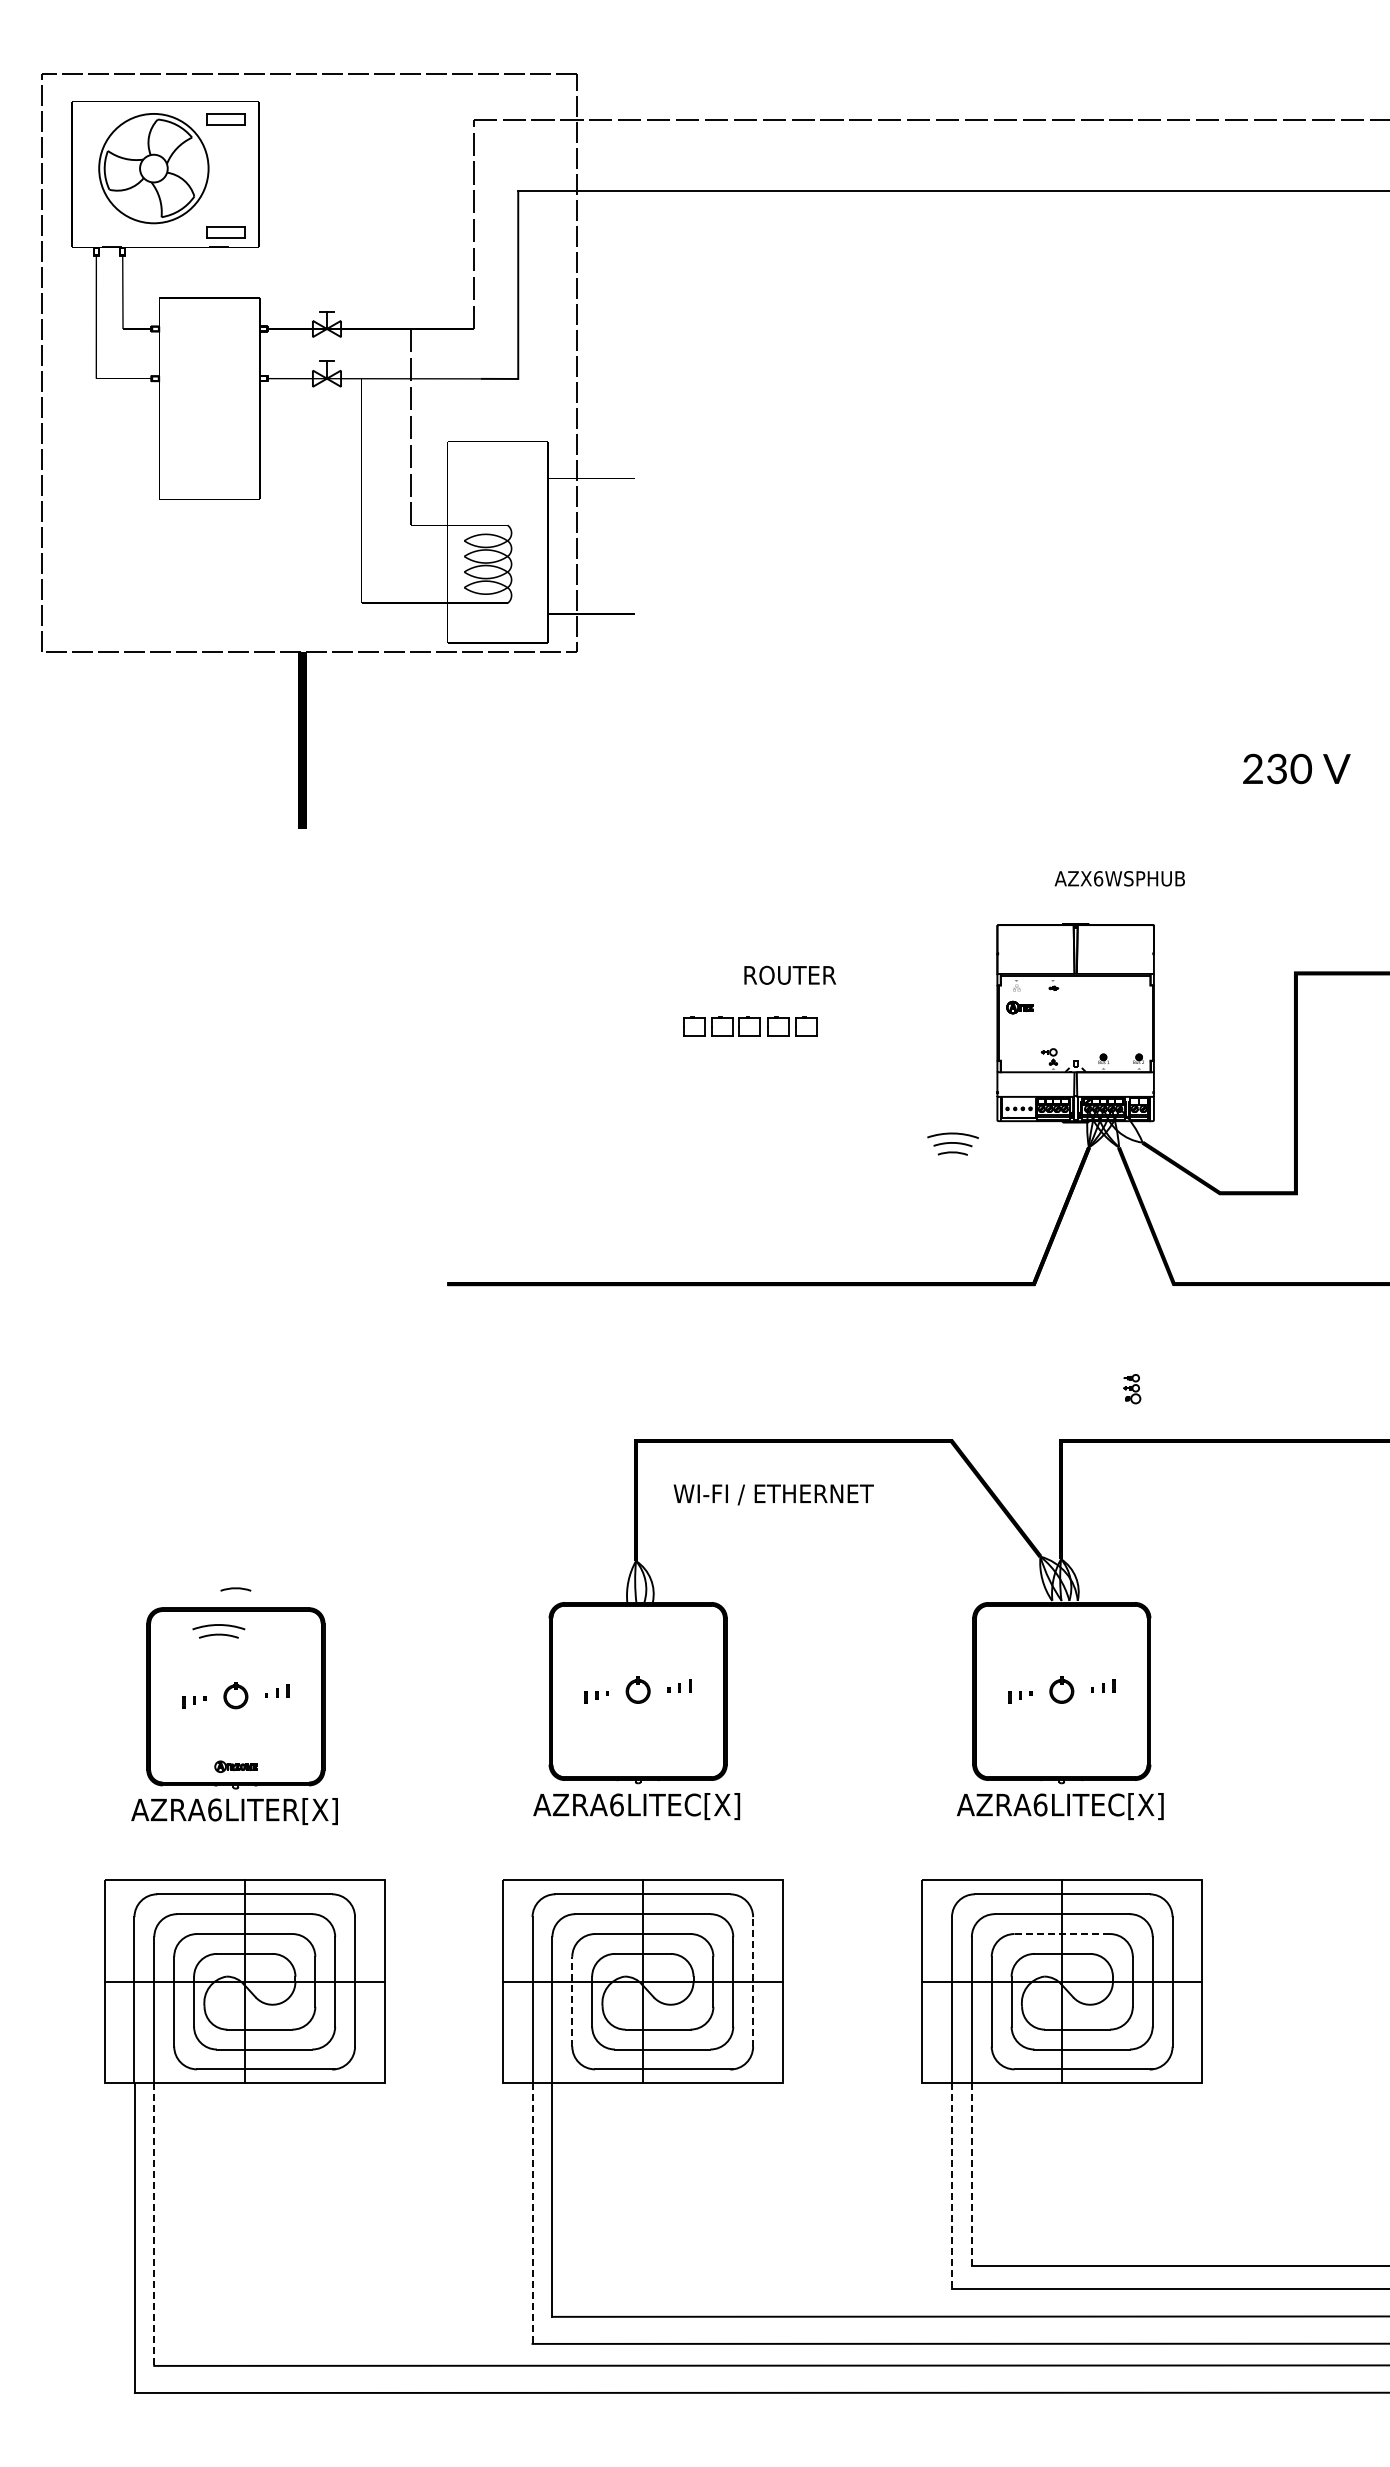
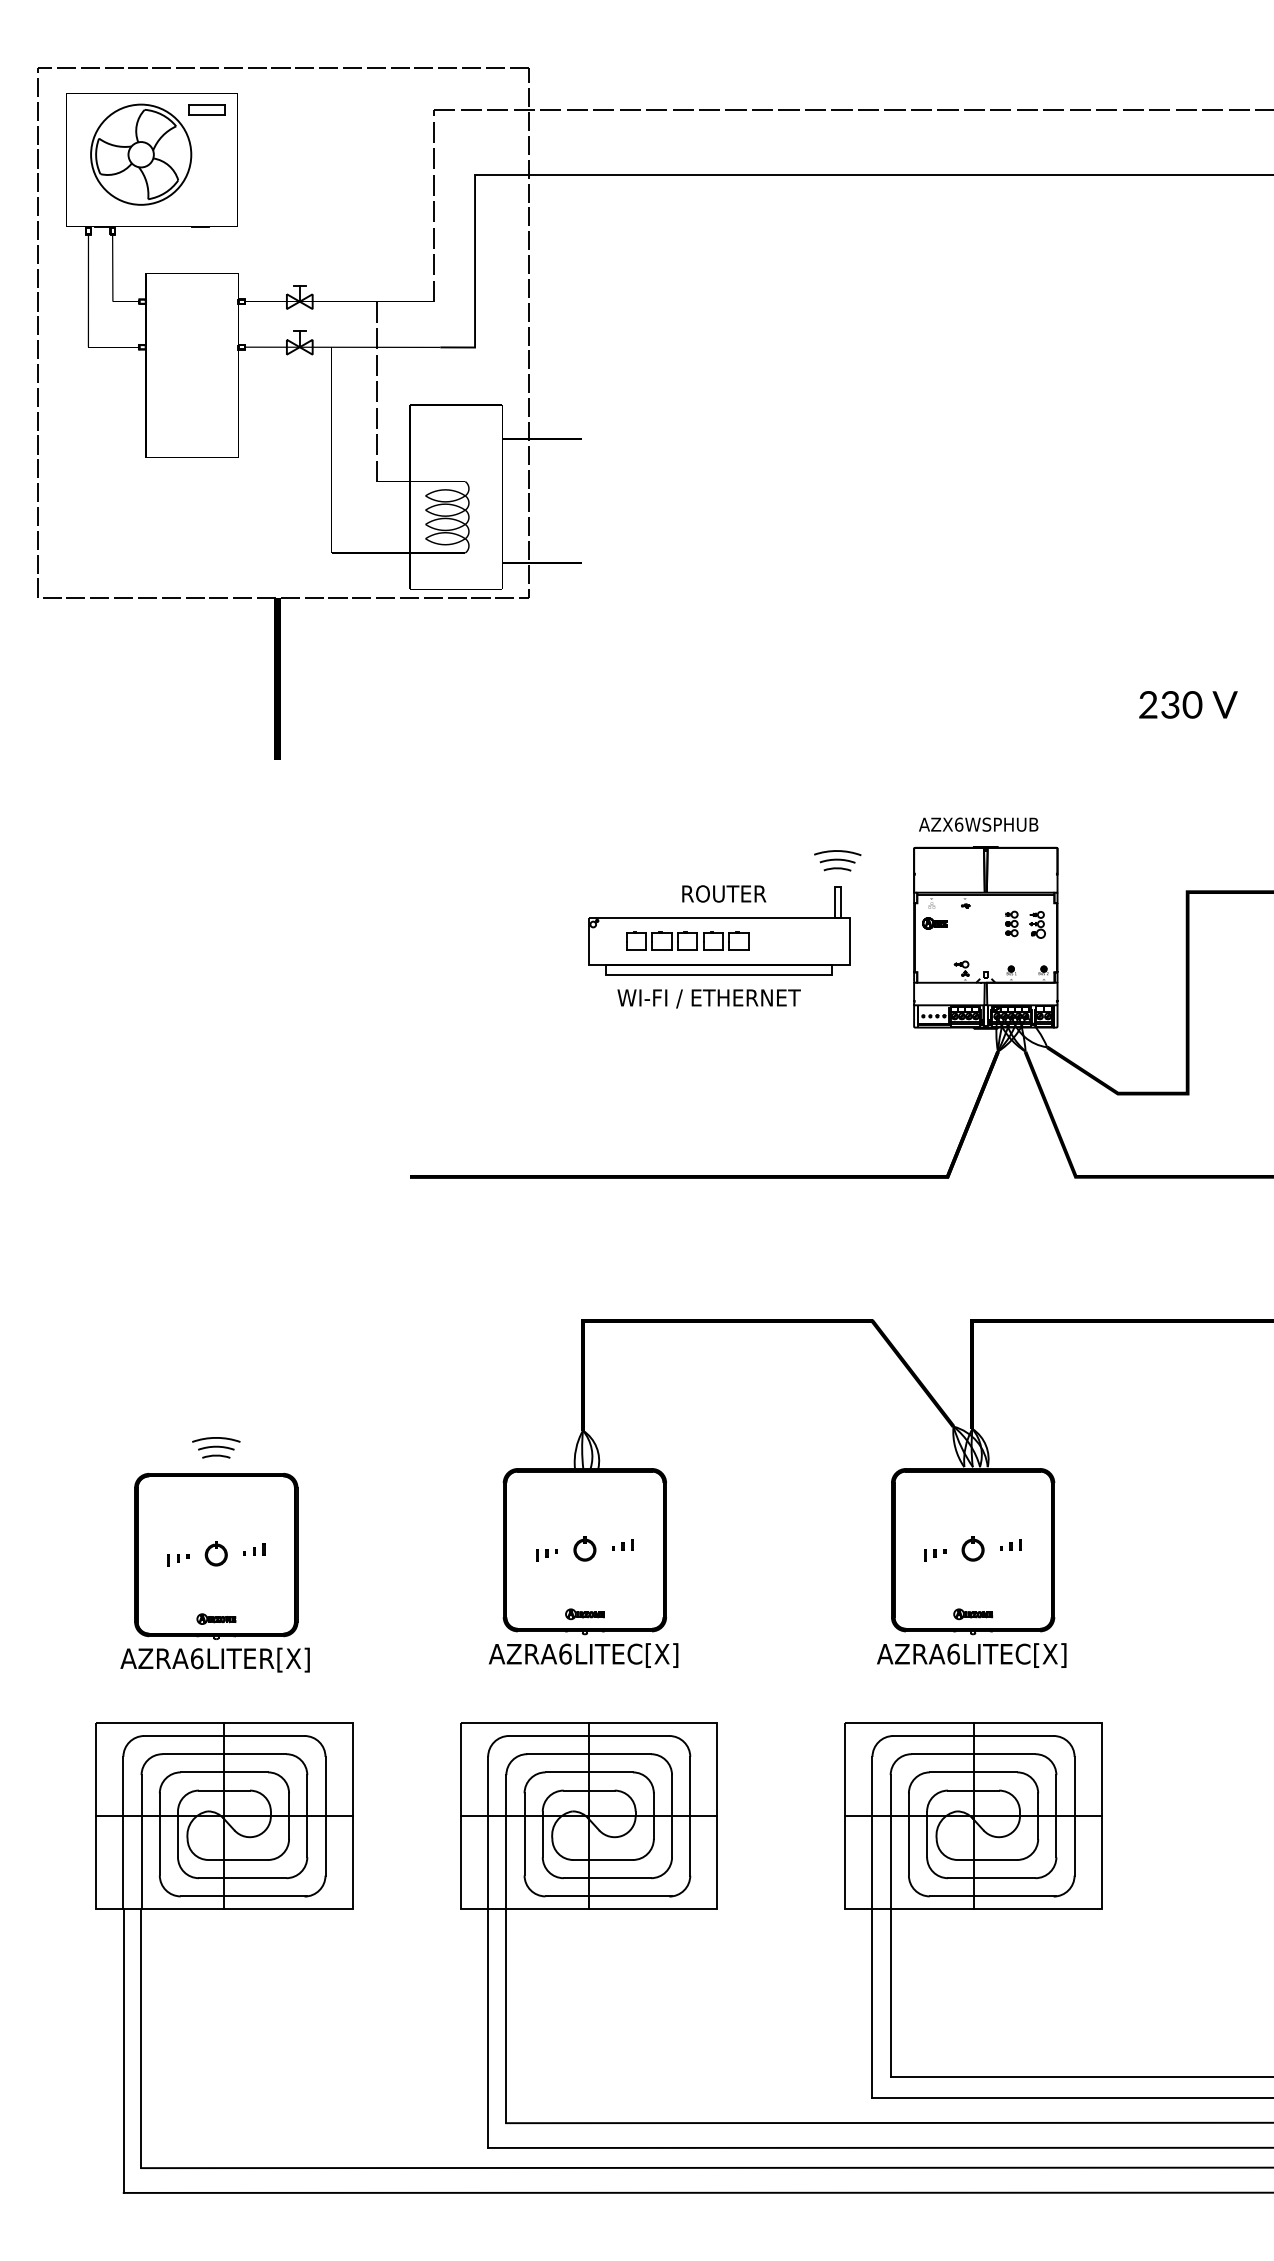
part: (225, 232) -> (206, 213), removed
text: (1119, 878) -> (978, 824), moved
part: (1103, 1007) -> (1011, 923), added
part: (784, 1015) -> (719, 930), added
part: (952, 1143) -> (837, 860), moved
part: (1132, 1389) -> (1037, 925), moved
text: (773, 1494) -> (708, 998), moved
part: (218, 1631) -> (215, 1443), moved
part: (637, 1761) -> (584, 1614), added
part: (1061, 1761) -> (972, 1614), added
line: (1062, 1934) -> (973, 1772), dashed -> solid
line: (753, 1981) -> (690, 1815), dashed -> solid
line: (572, 2001) -> (524, 1834), dashed -> solid
line: (972, 2175) -> (891, 1993), dashed -> solid
line: (951, 2186) -> (872, 2003), dashed -> solid
line: (532, 2214) -> (488, 2029), dashed -> solid
line: (154, 2225) -> (141, 2039), dashed -> solid

